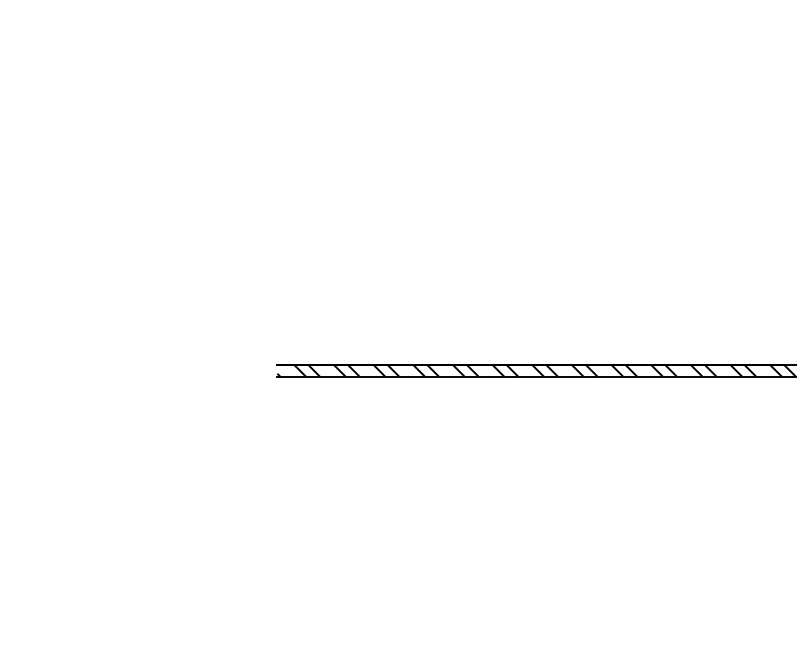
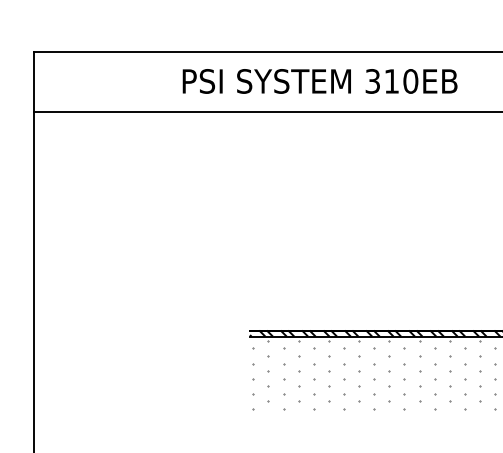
hatch: (508, 446) -> (374, 374), added

